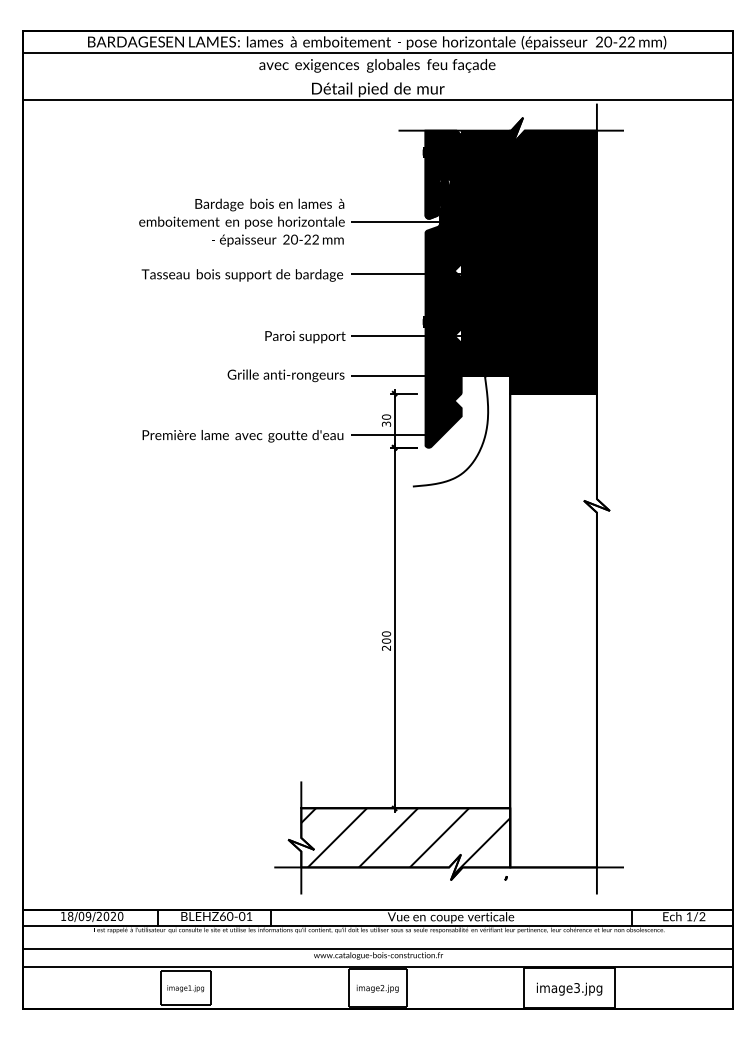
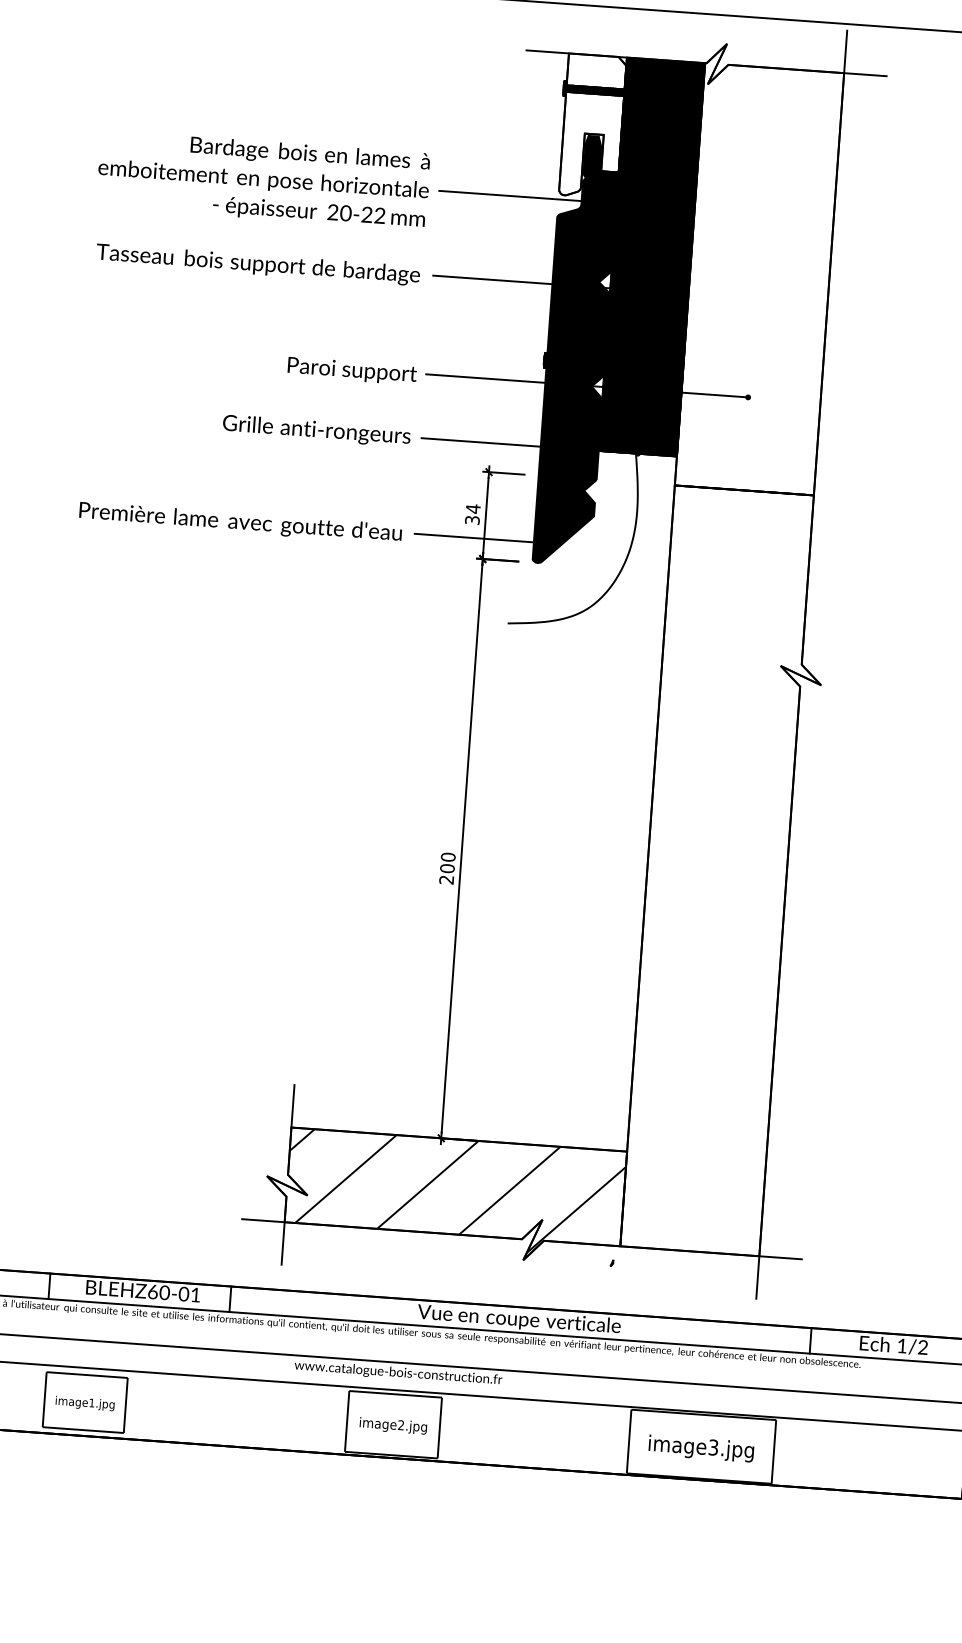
fill: (443, 174) -> (592, 125), removed
fill: (553, 255) -> (760, 268), removed
text: (386, 417) -> (473, 509), 30 -> 34

